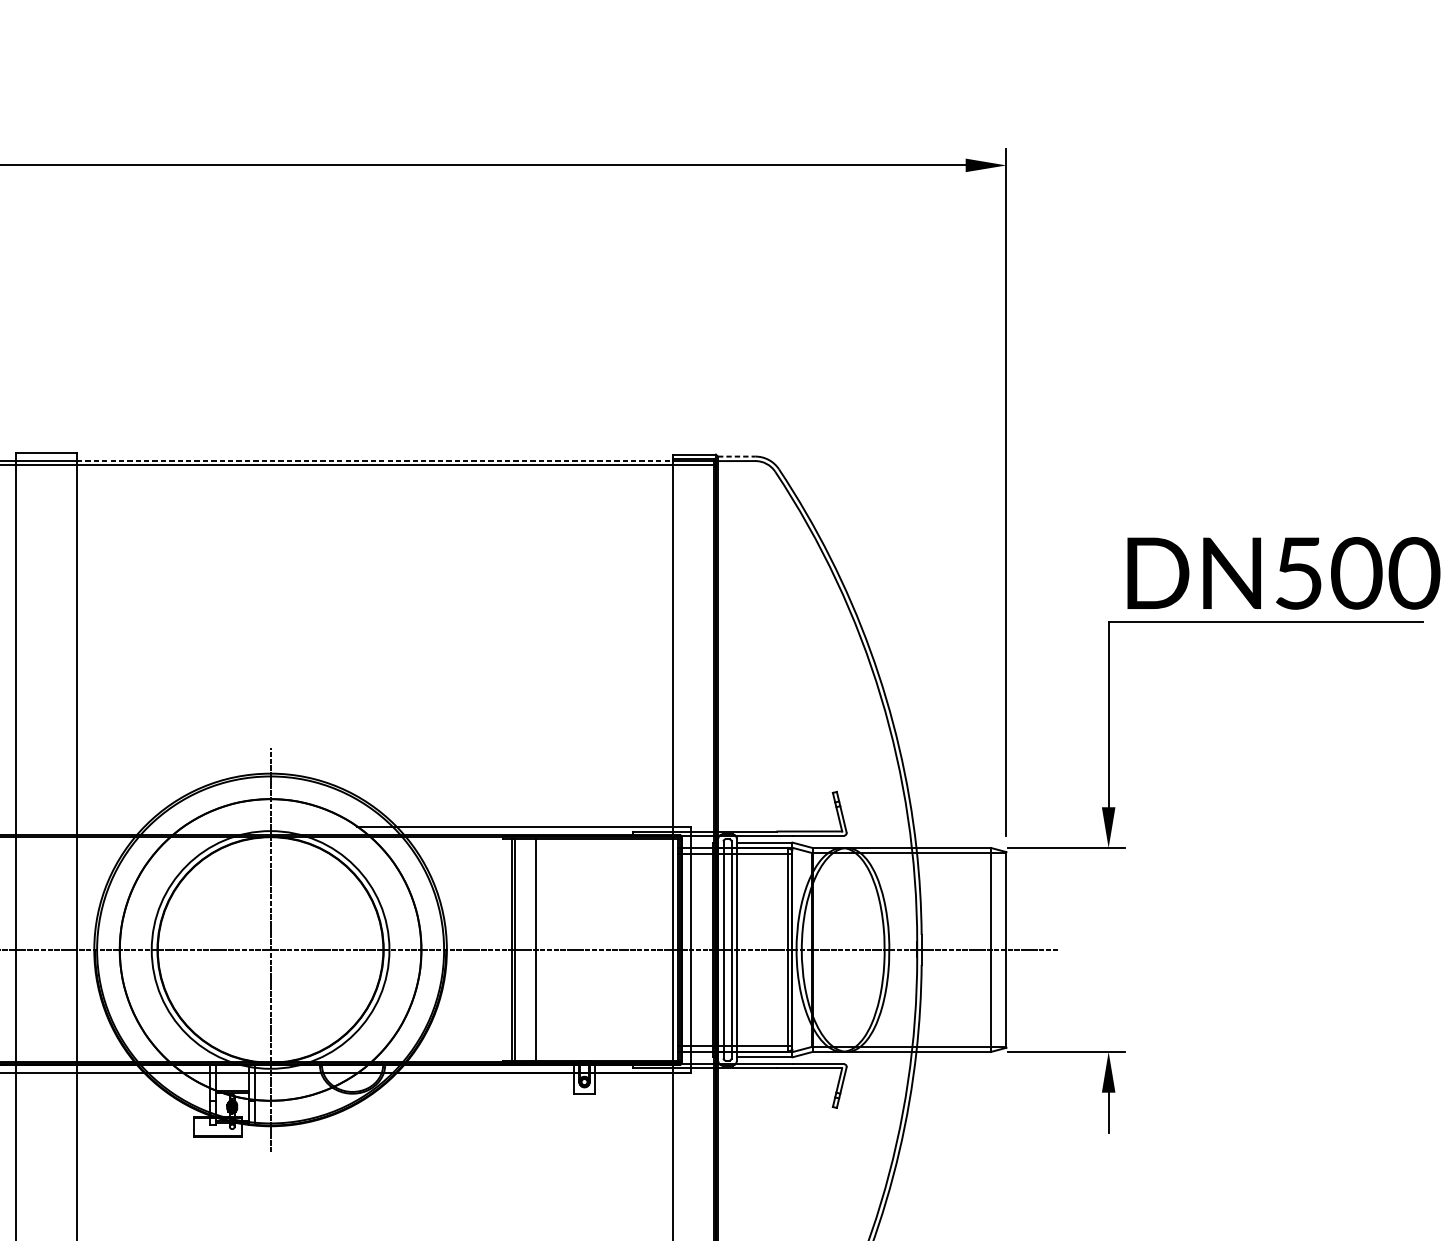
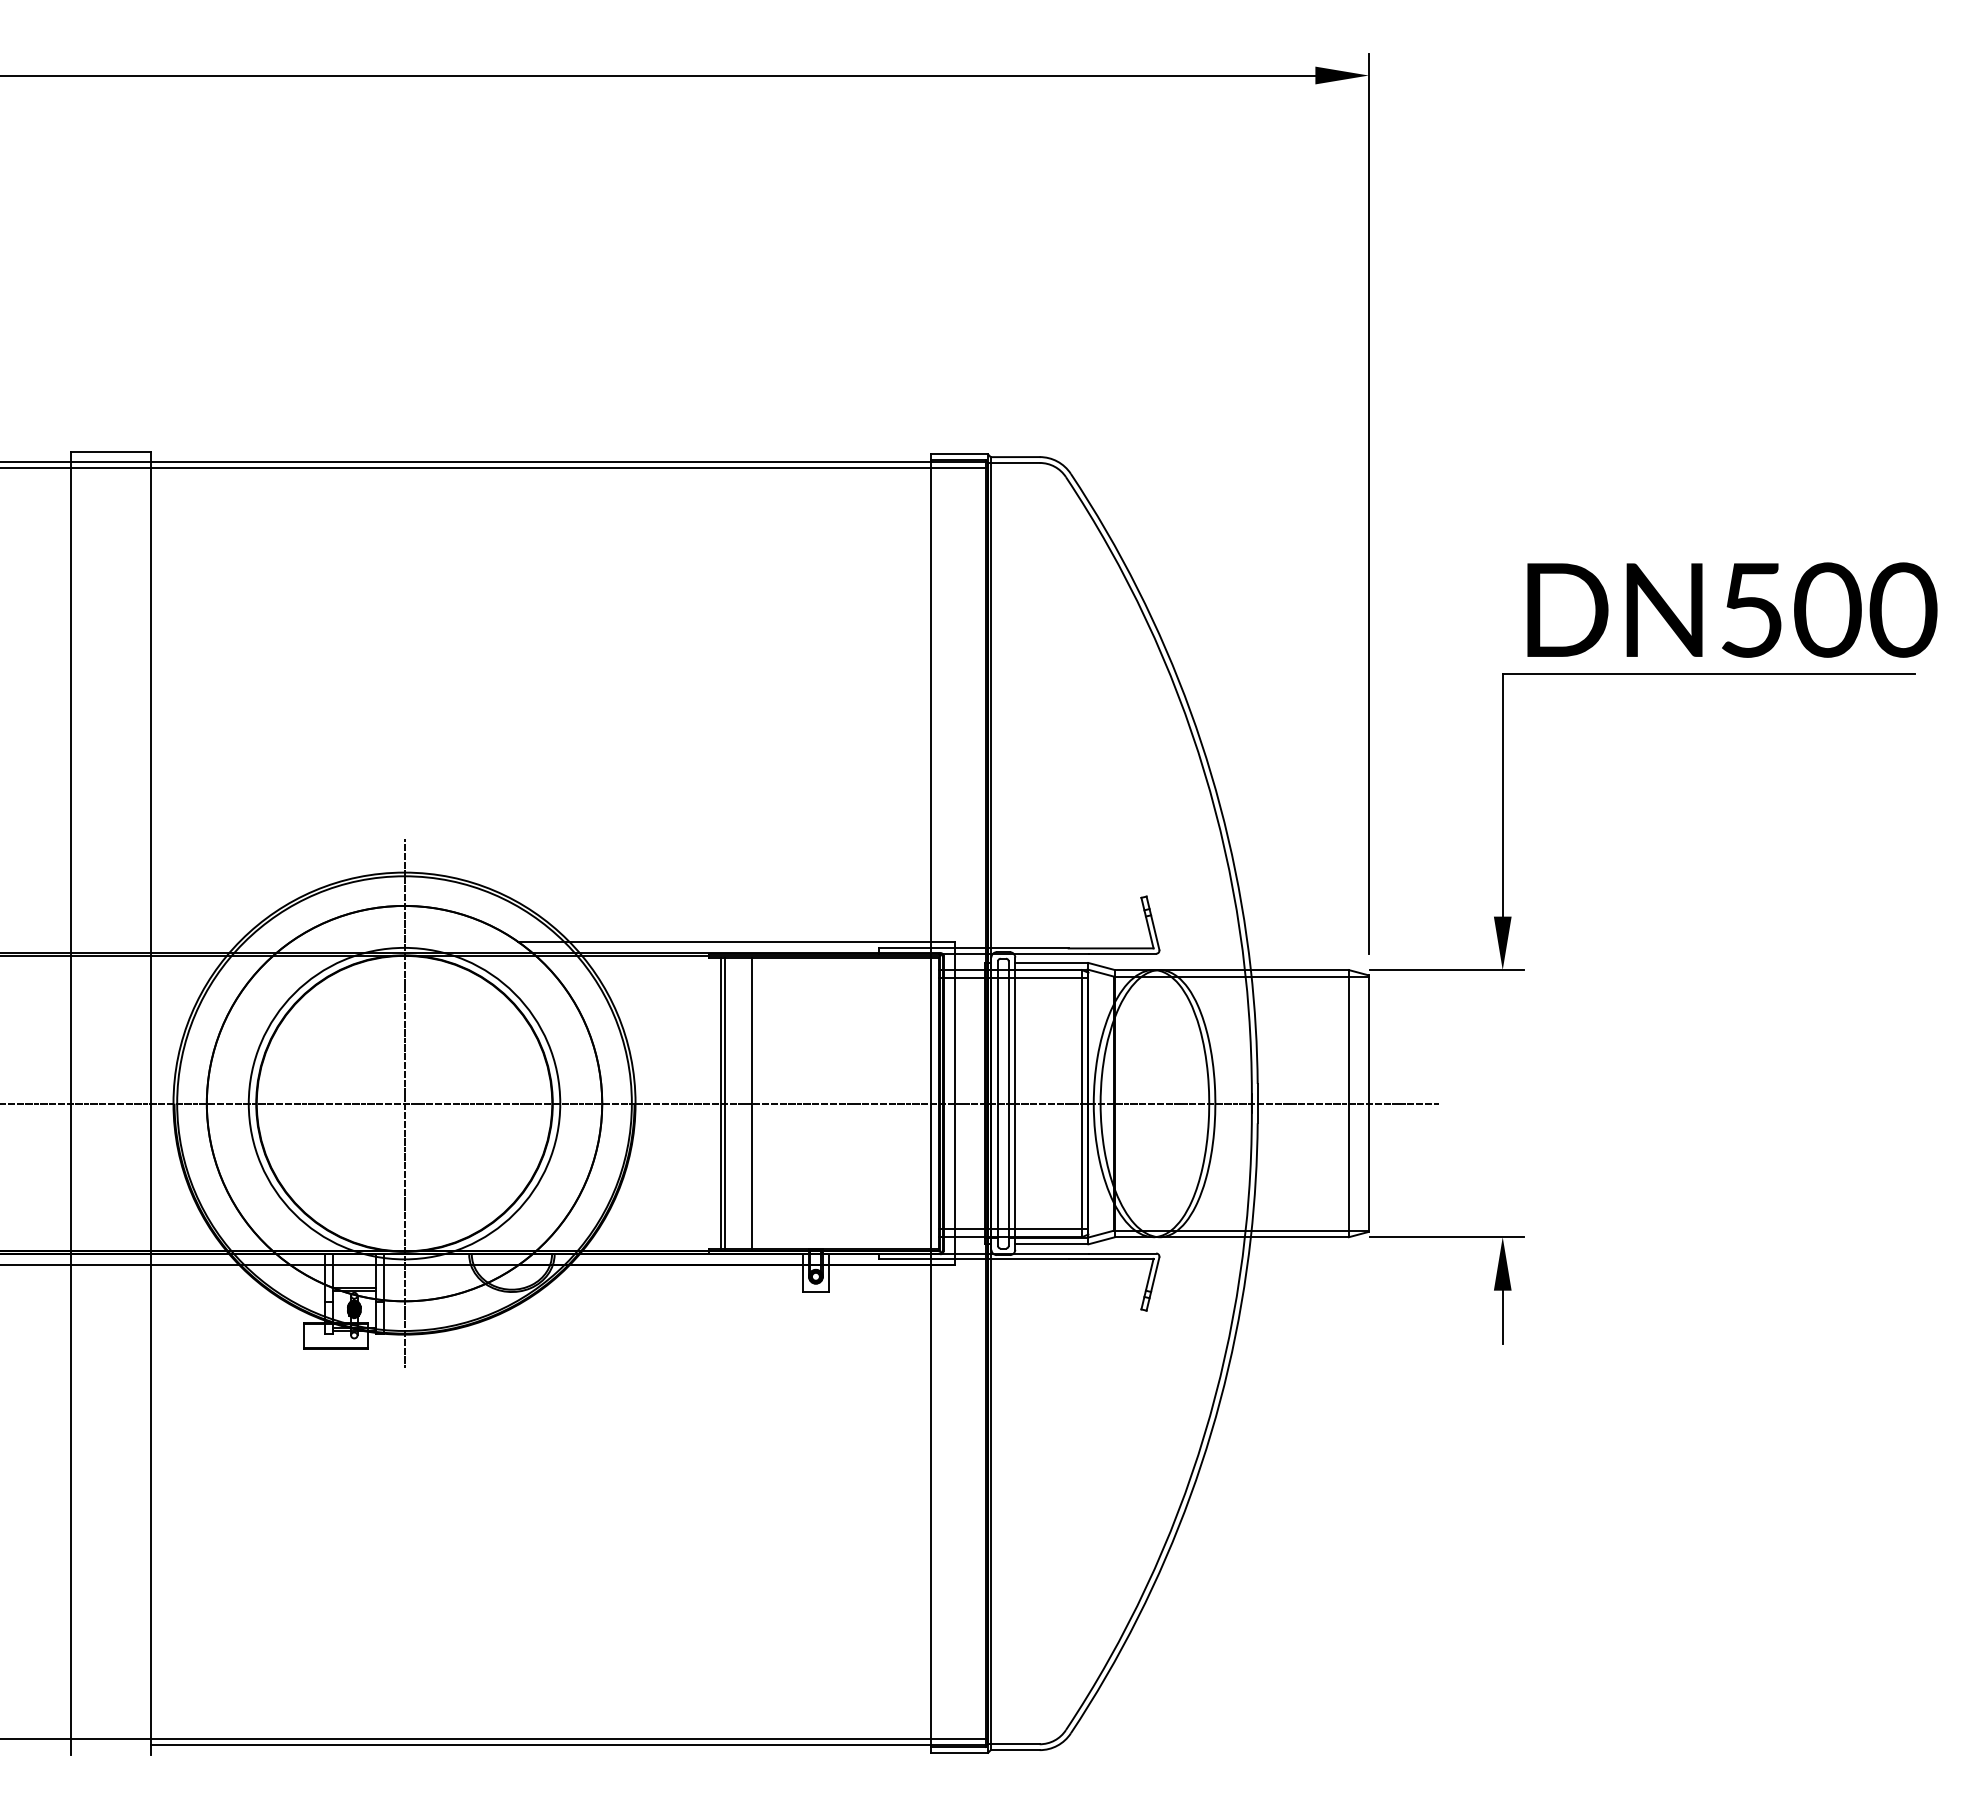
line: (736, 456) -> (1015, 457), dashed -> solid
line: (375, 460) -> (541, 462), dashed -> solid

